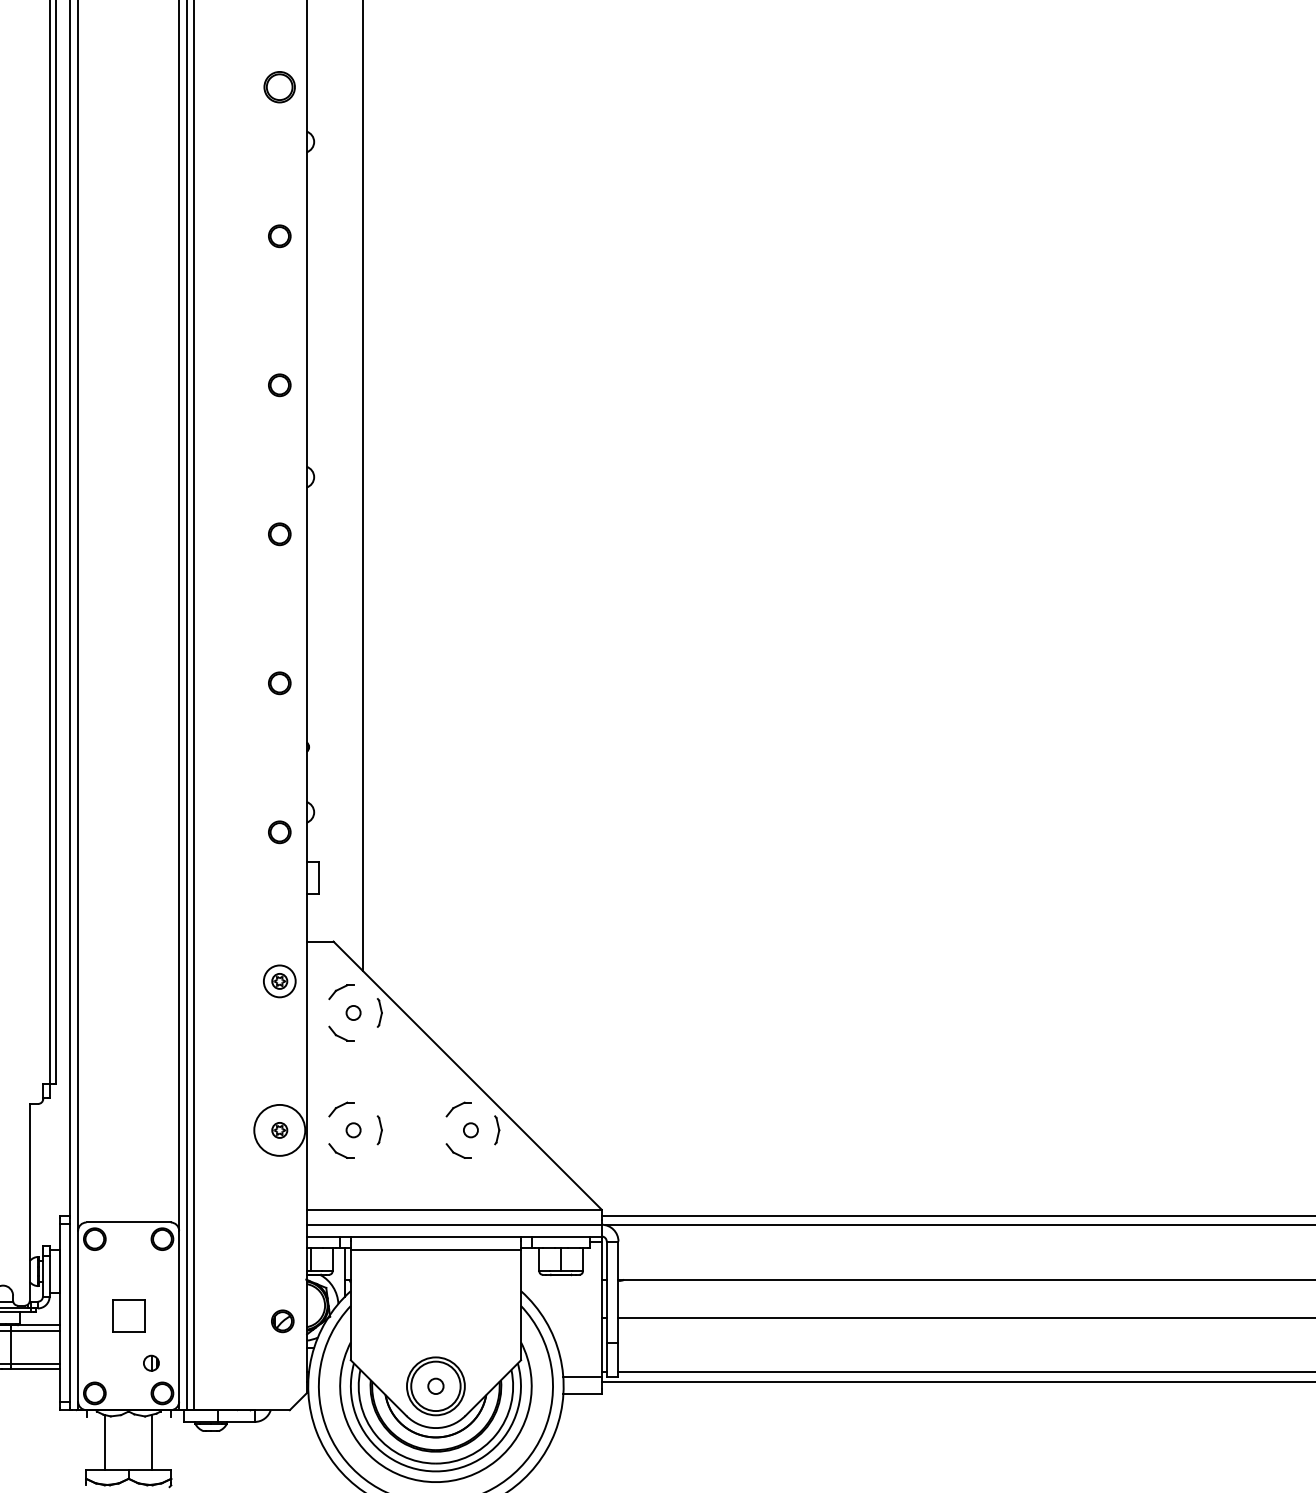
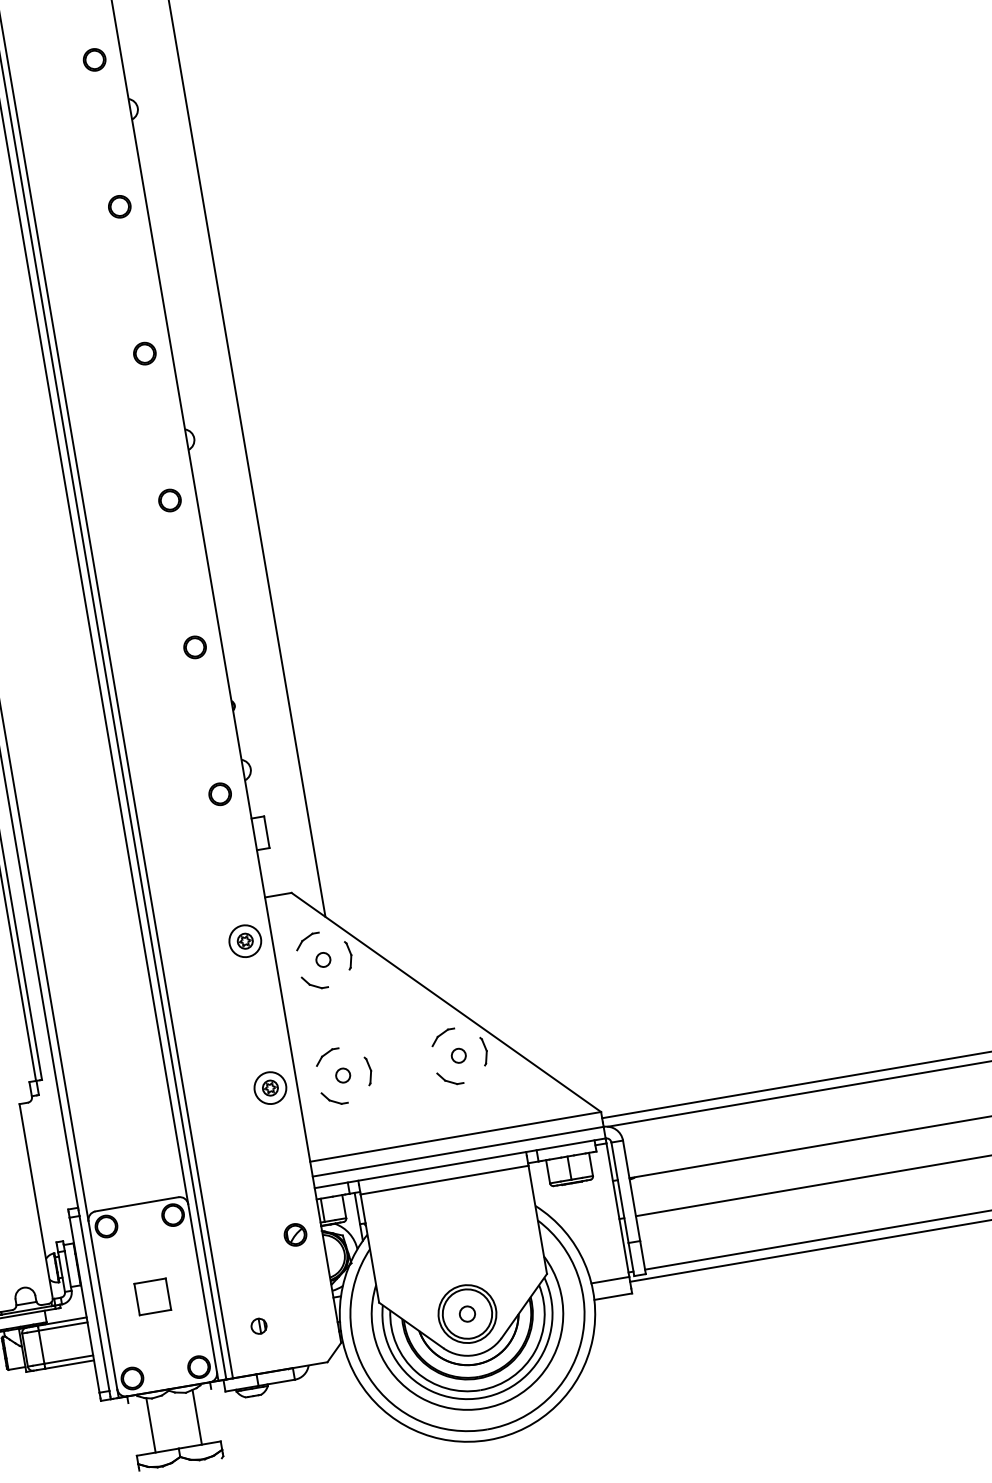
part: (279, 87) -> (94, 60), size x0.71
circle: (279, 1130) -> (270, 1088), size x0.62
part: (282, 1321) -> (295, 1235), moved
part: (151, 1362) -> (258, 1325), moved

